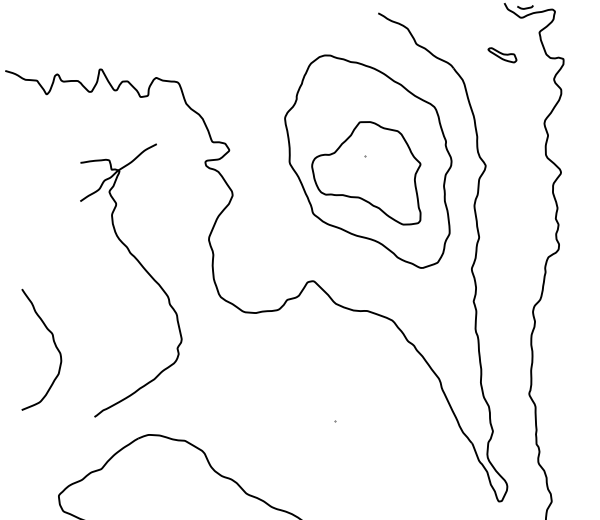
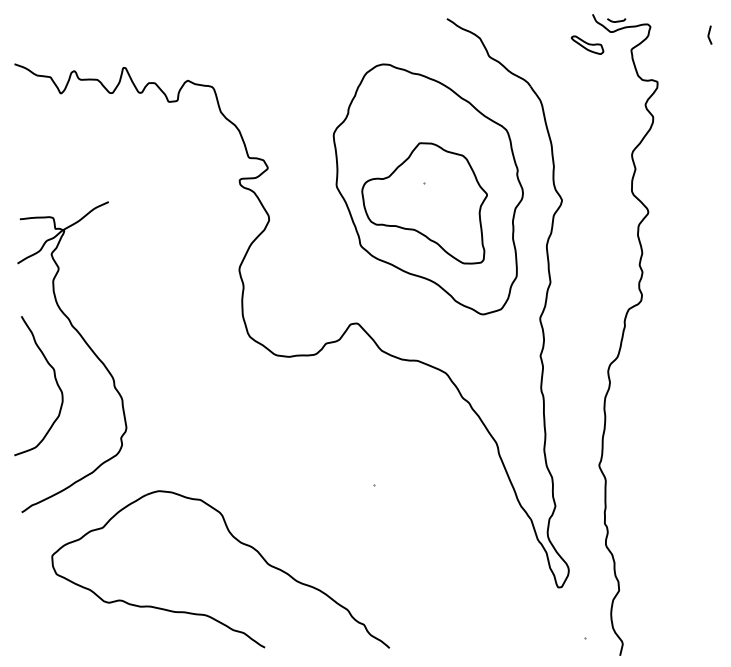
part: (502, 54) -> (587, 44), moved
part: (144, 270) -> (87, 346), moved

